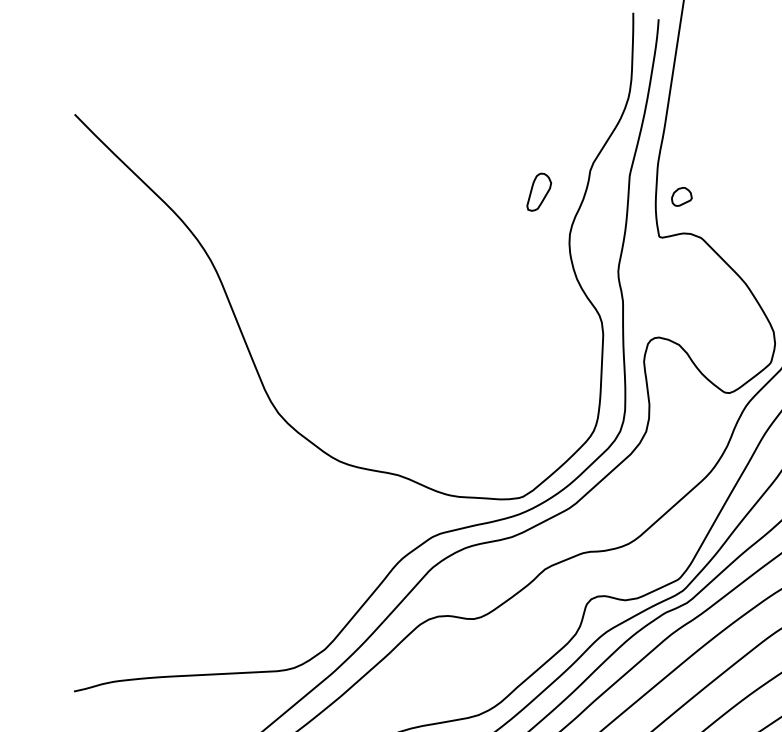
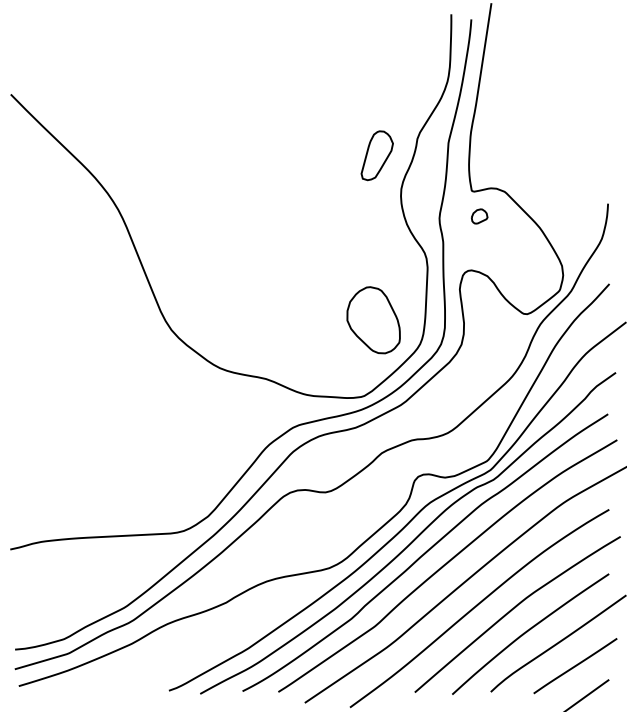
part: (538, 191) -> (376, 155), size x1.67
part: (681, 196) -> (479, 216), moved
part: (534, 401) -> (373, 320), added

